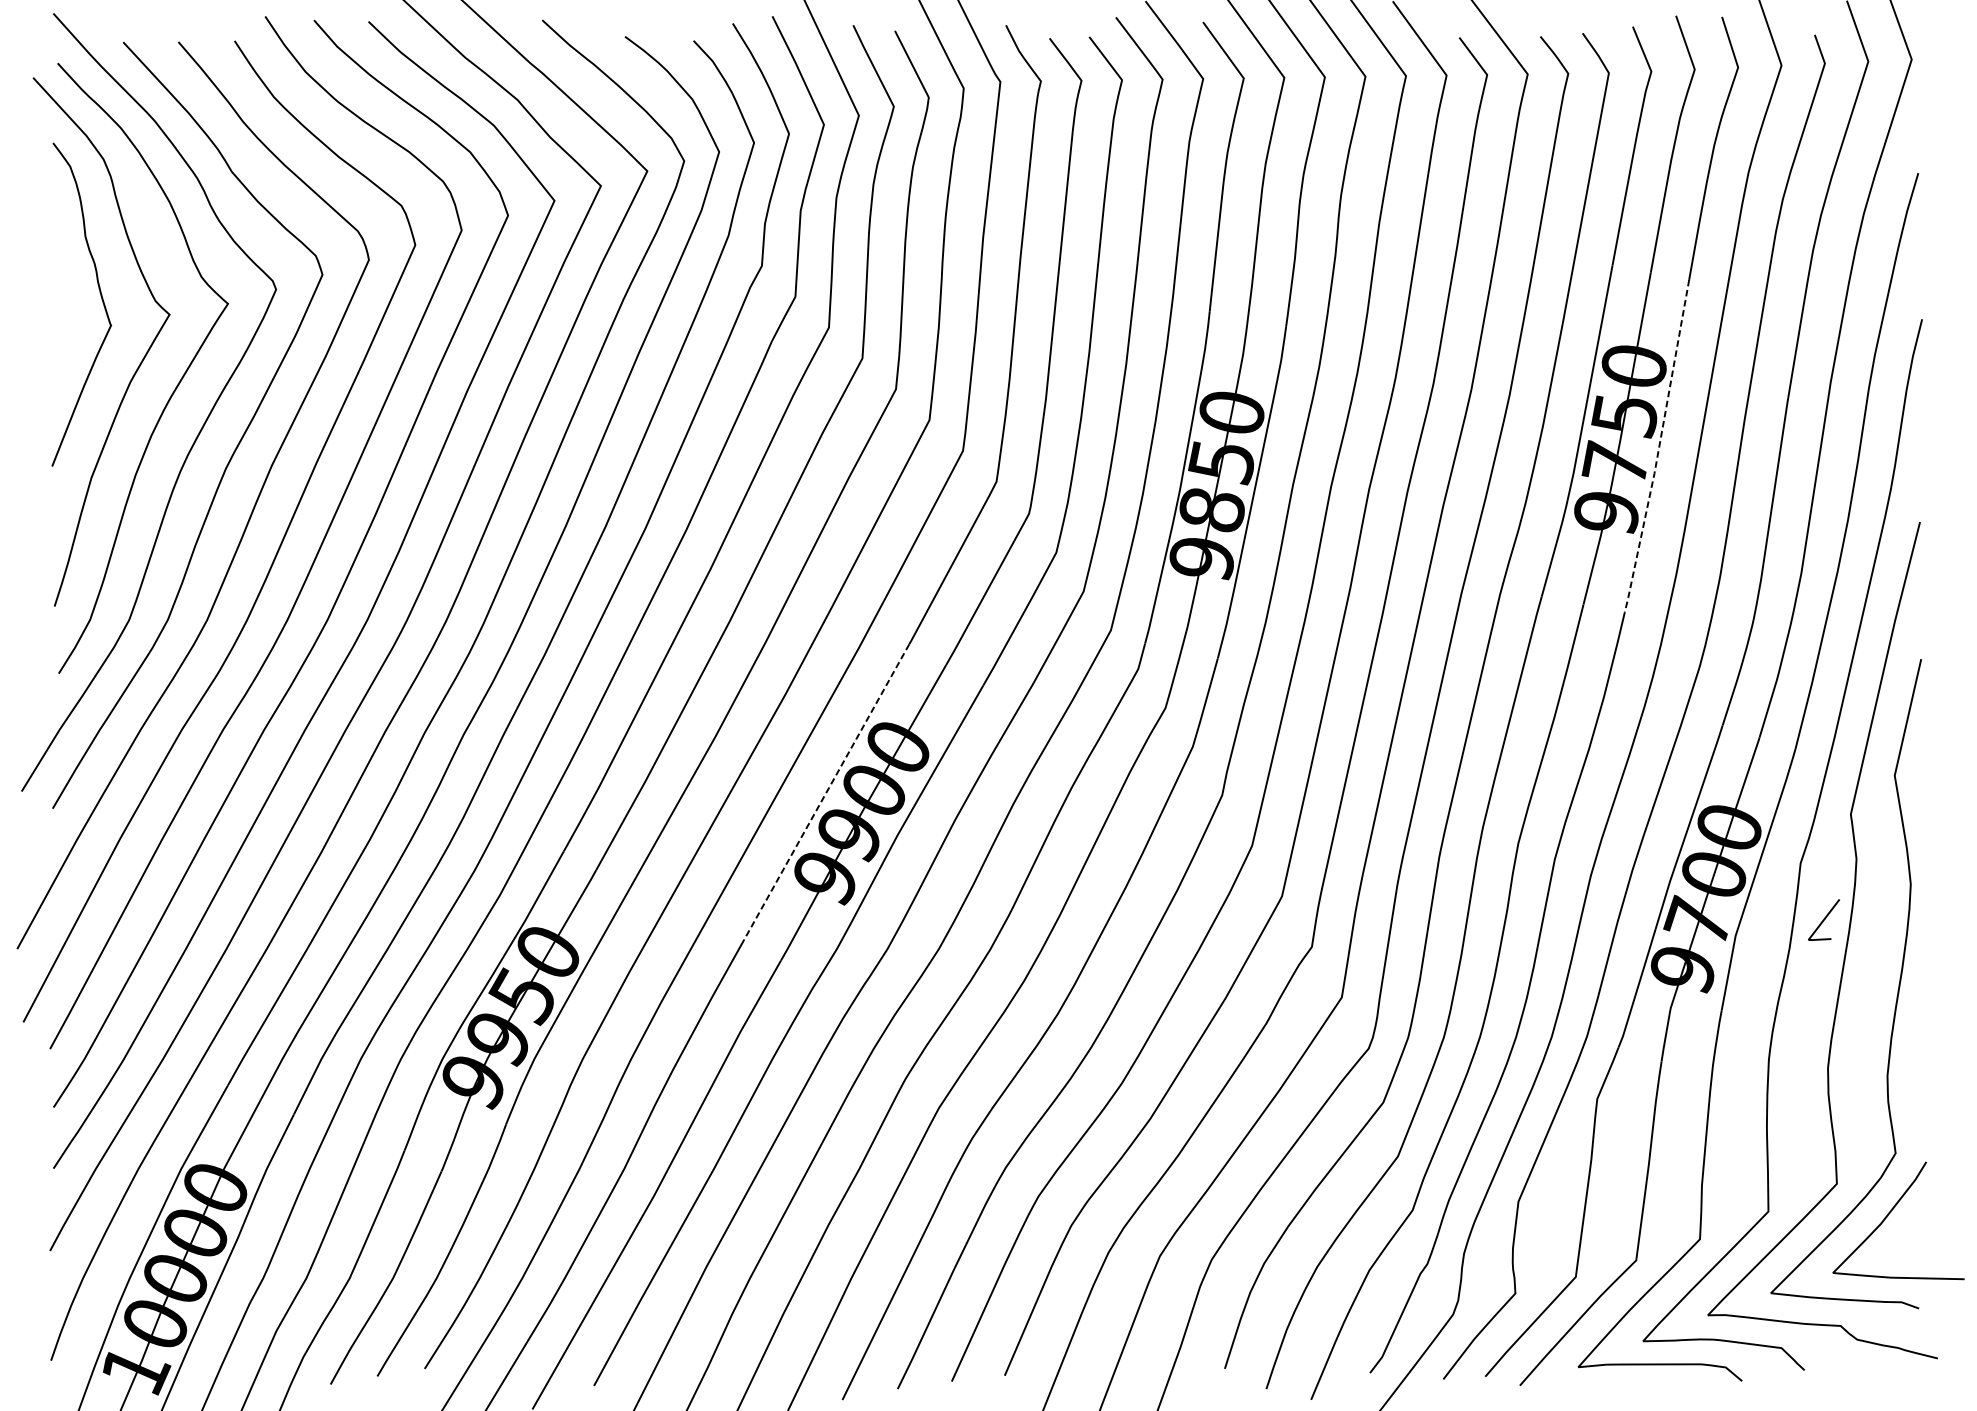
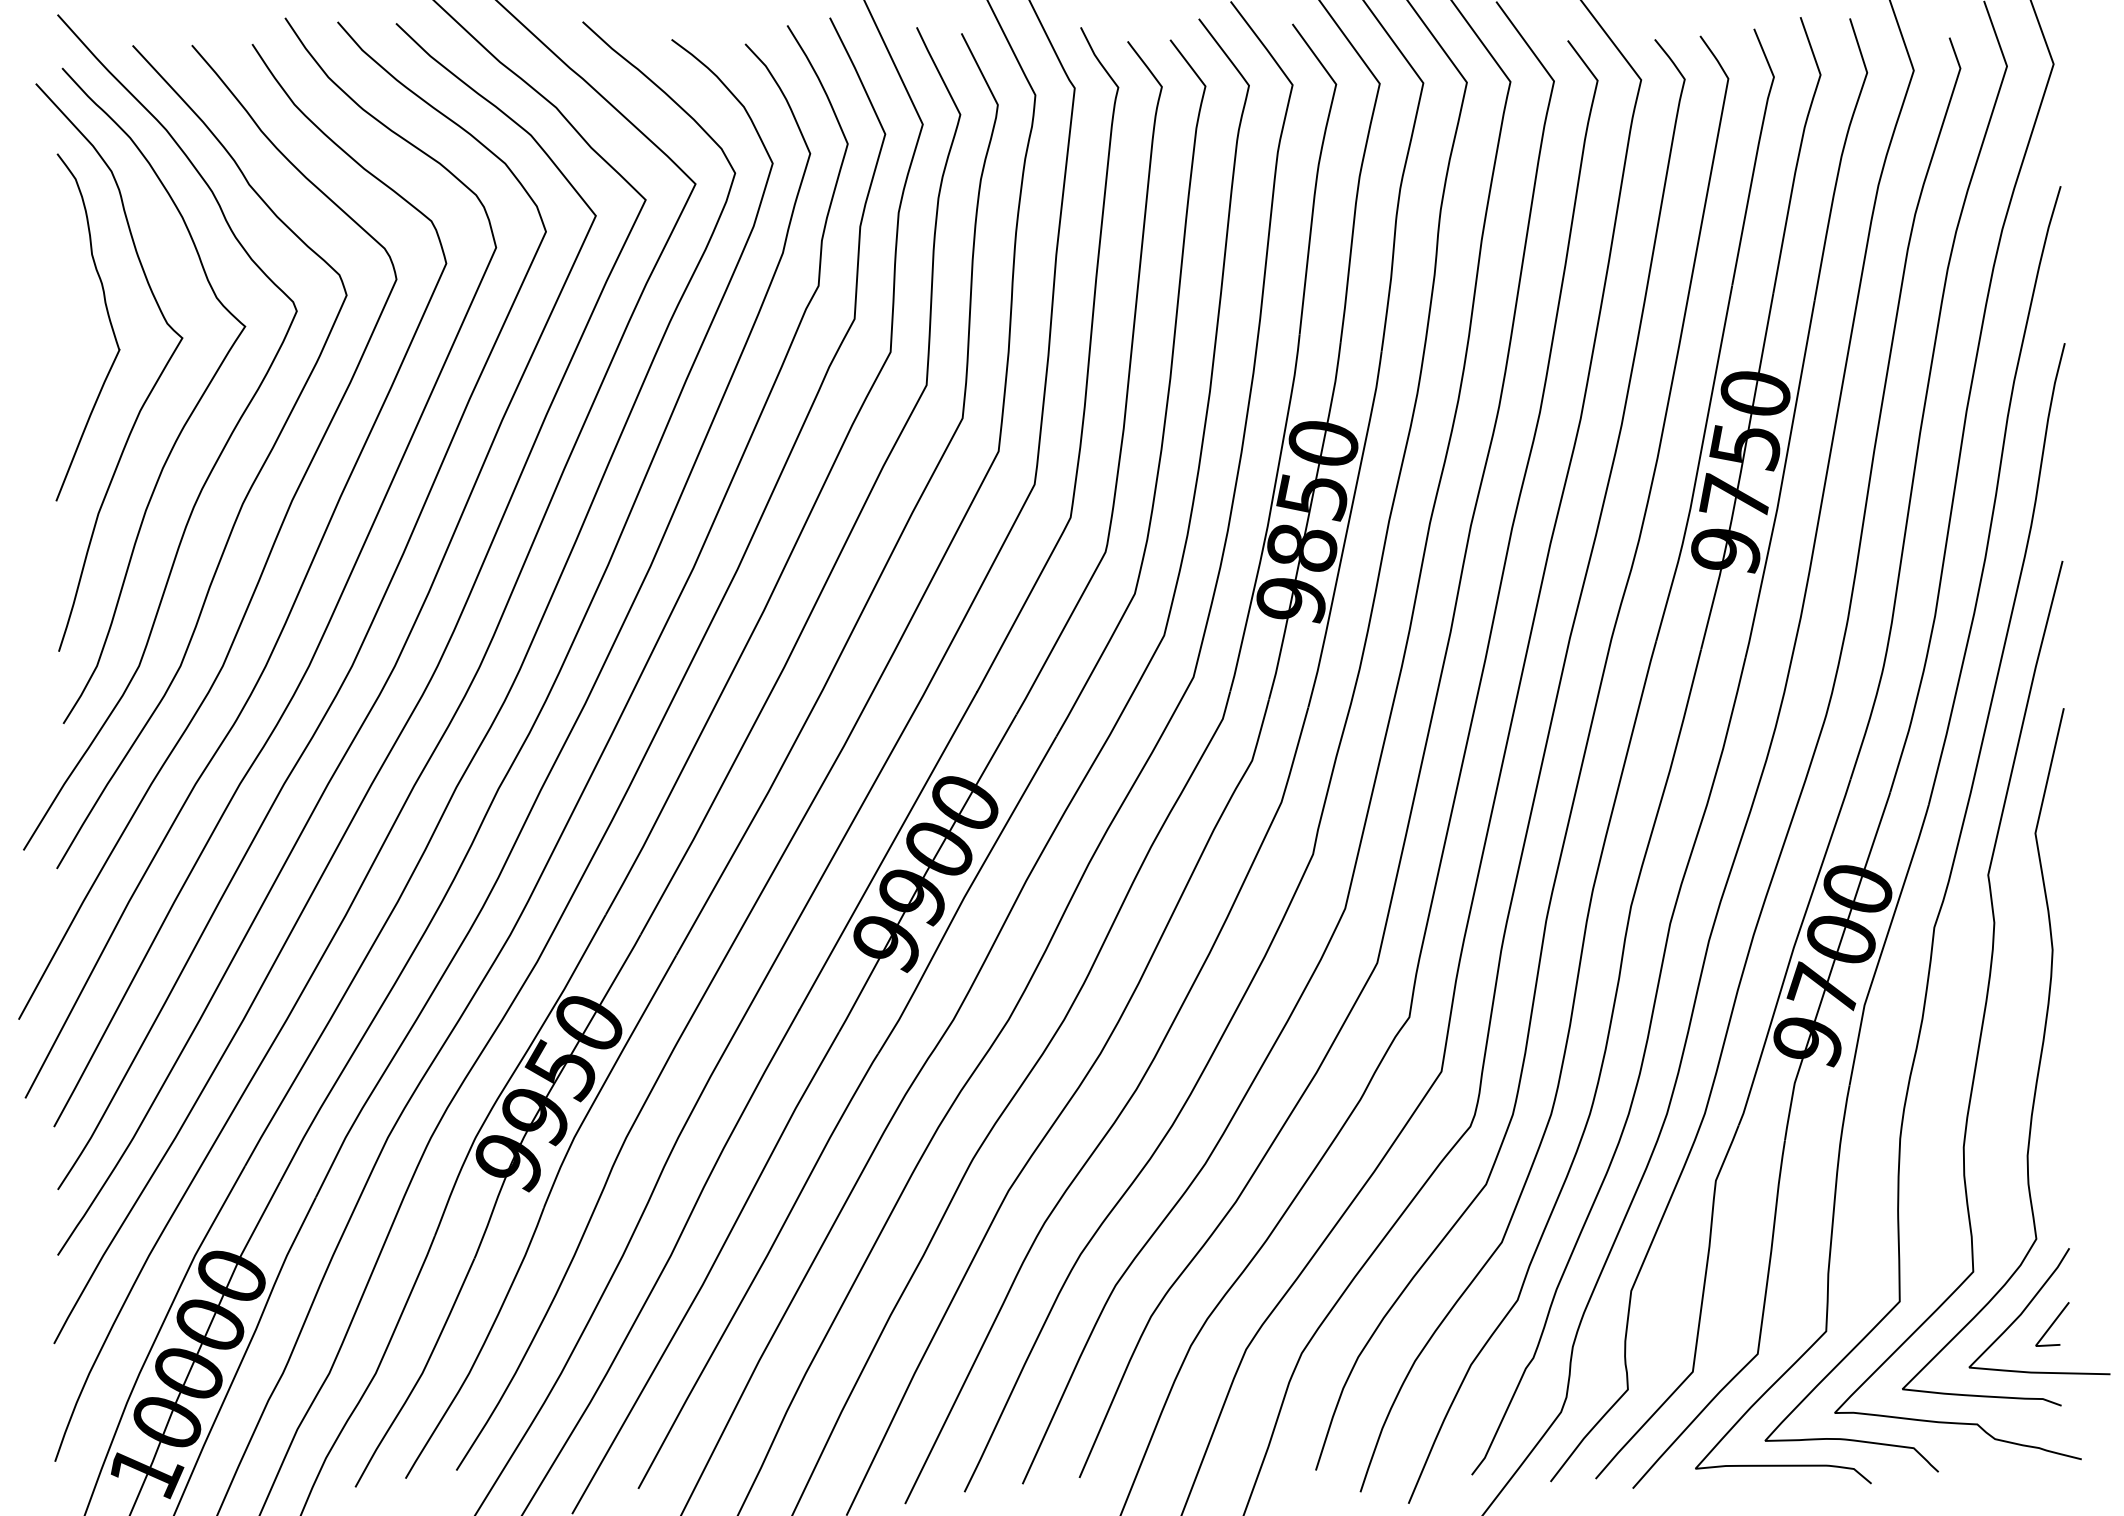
line: (1659, 448) -> (1782, 481), dashed -> solid
line: (826, 792) -> (888, 851), dashed -> solid
line: (1824, 920) -> (2052, 1324), moved

